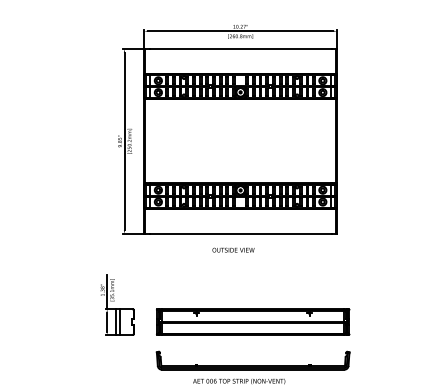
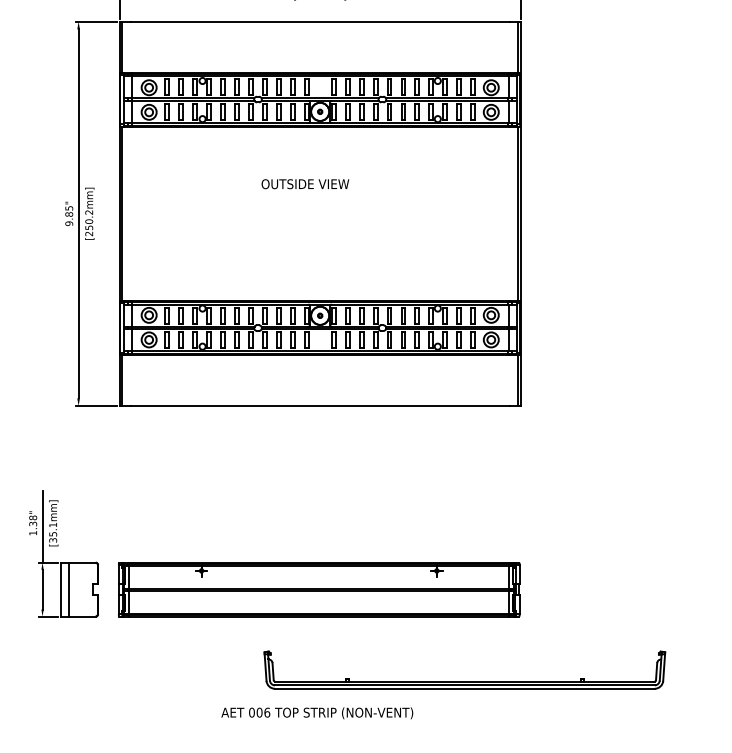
text: (233, 249) -> (305, 182), moved
part: (253, 321) -> (319, 588), moved
part: (252, 360) -> (463, 669), moved

